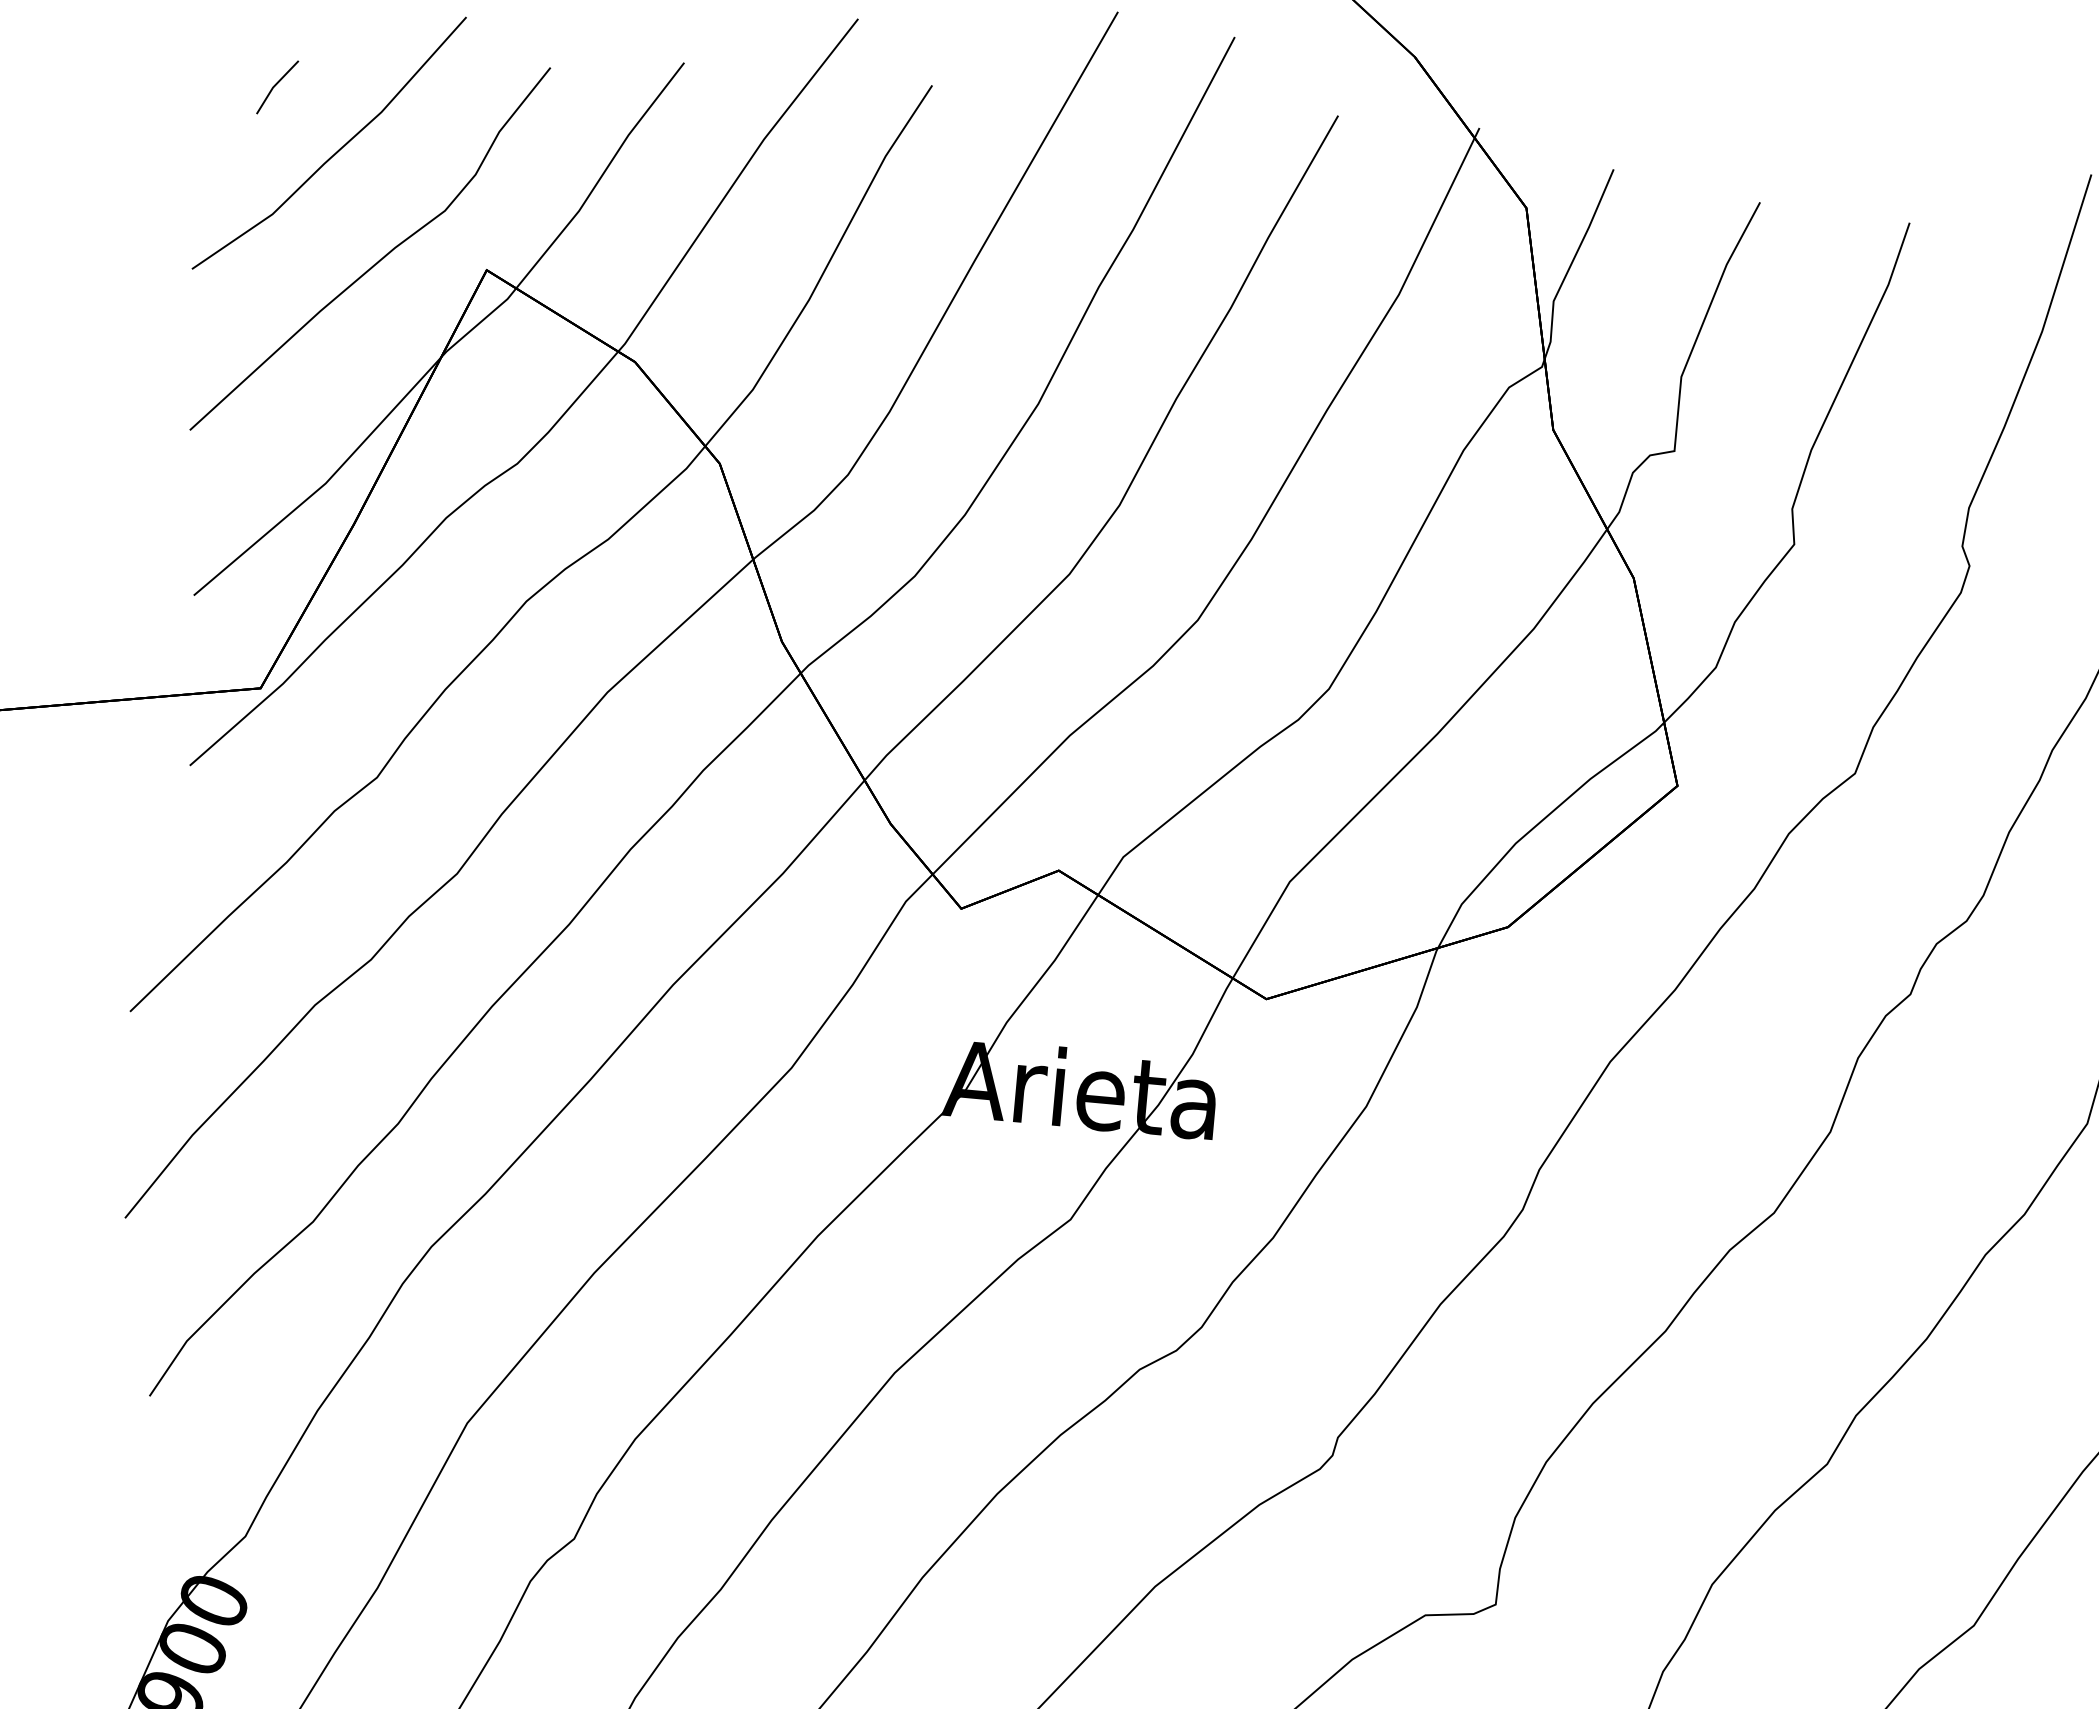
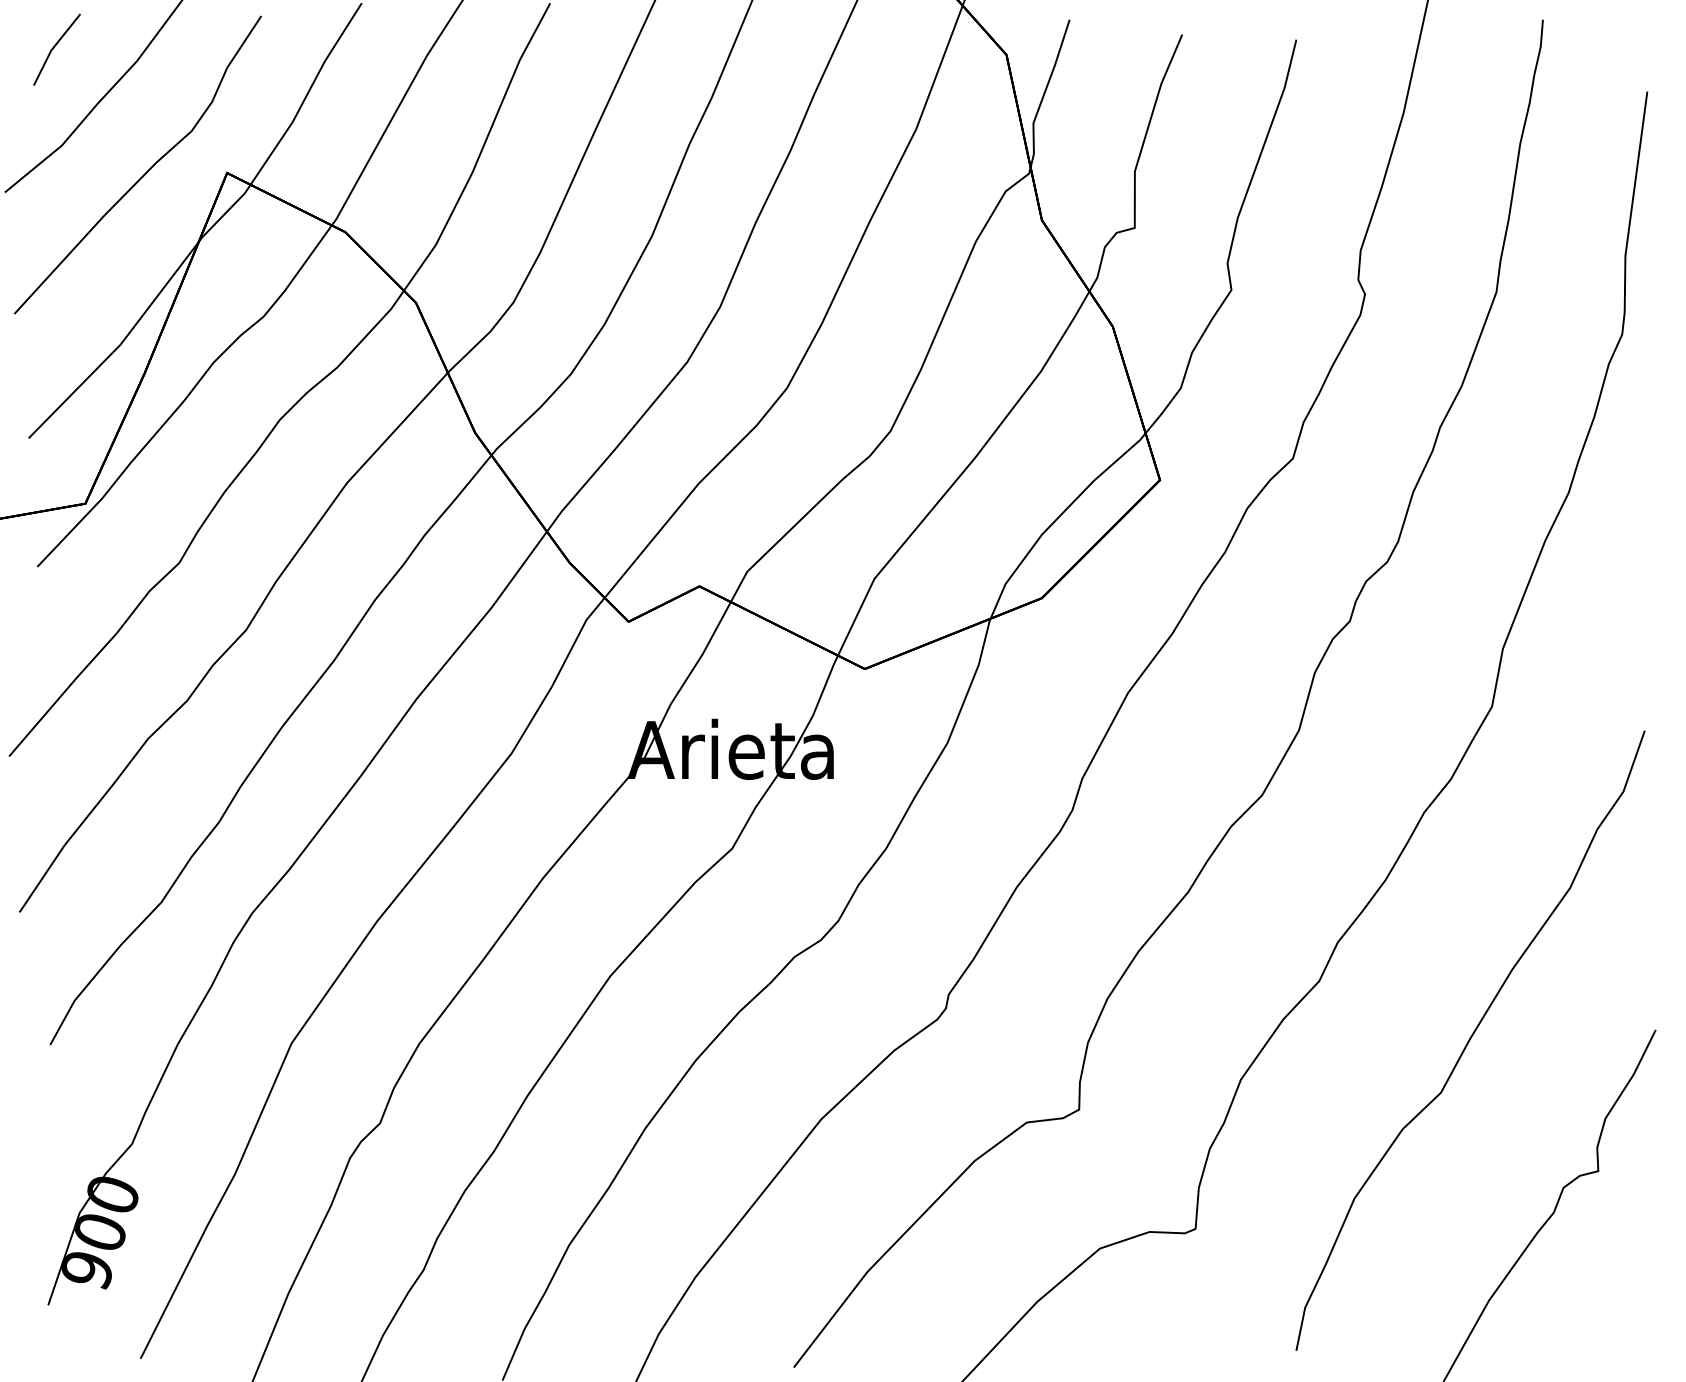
part: (276, 87) -> (56, 49), size x1.67

